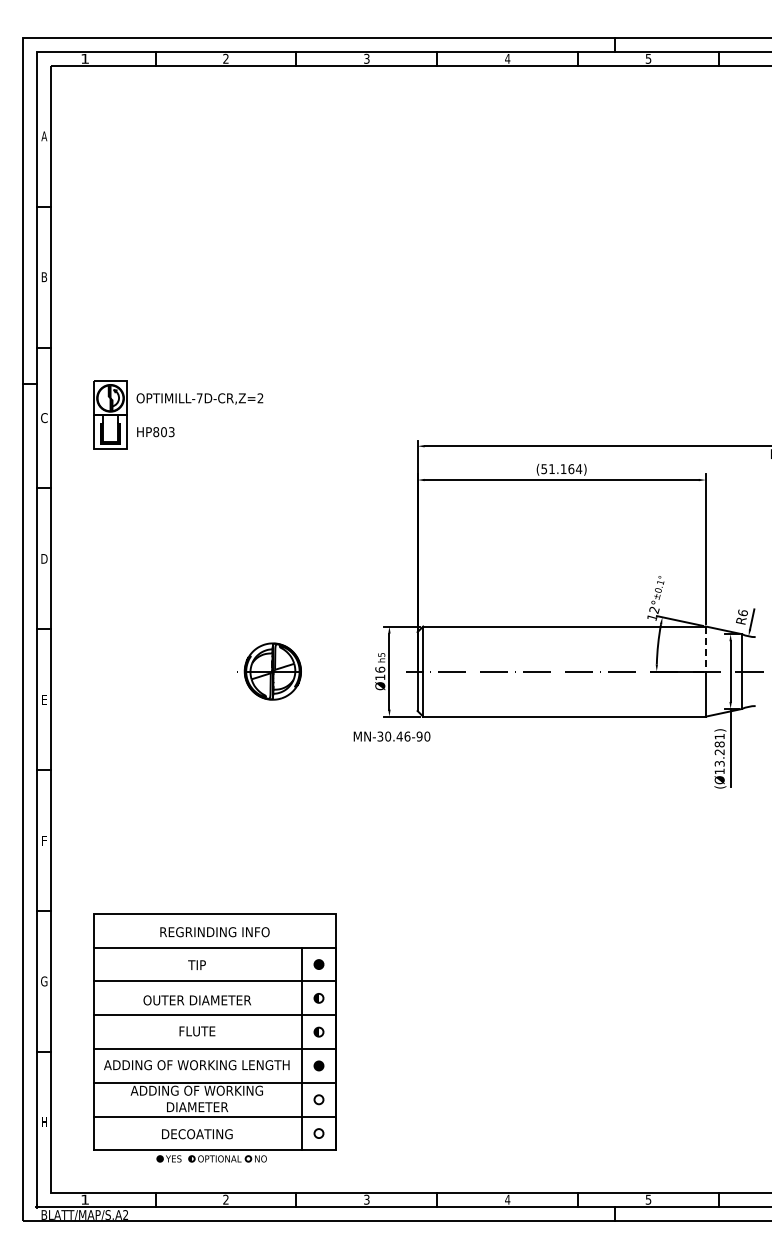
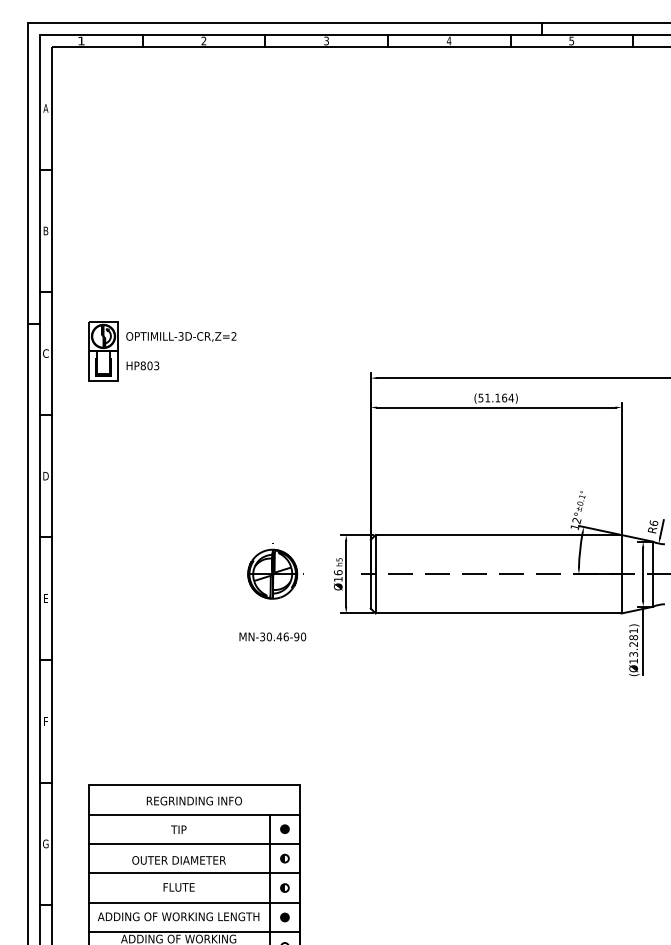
text: (199, 398) -> (180, 336), OPTIMILL-7D-CR,Z=2 -> OPTIMILL-3D-CR,Z=2
line: (705, 649) -> (621, 555), dashed -> solid
part: (269, 671) -> (269, 574), moved
text: (391, 736) -> (272, 636), moved

